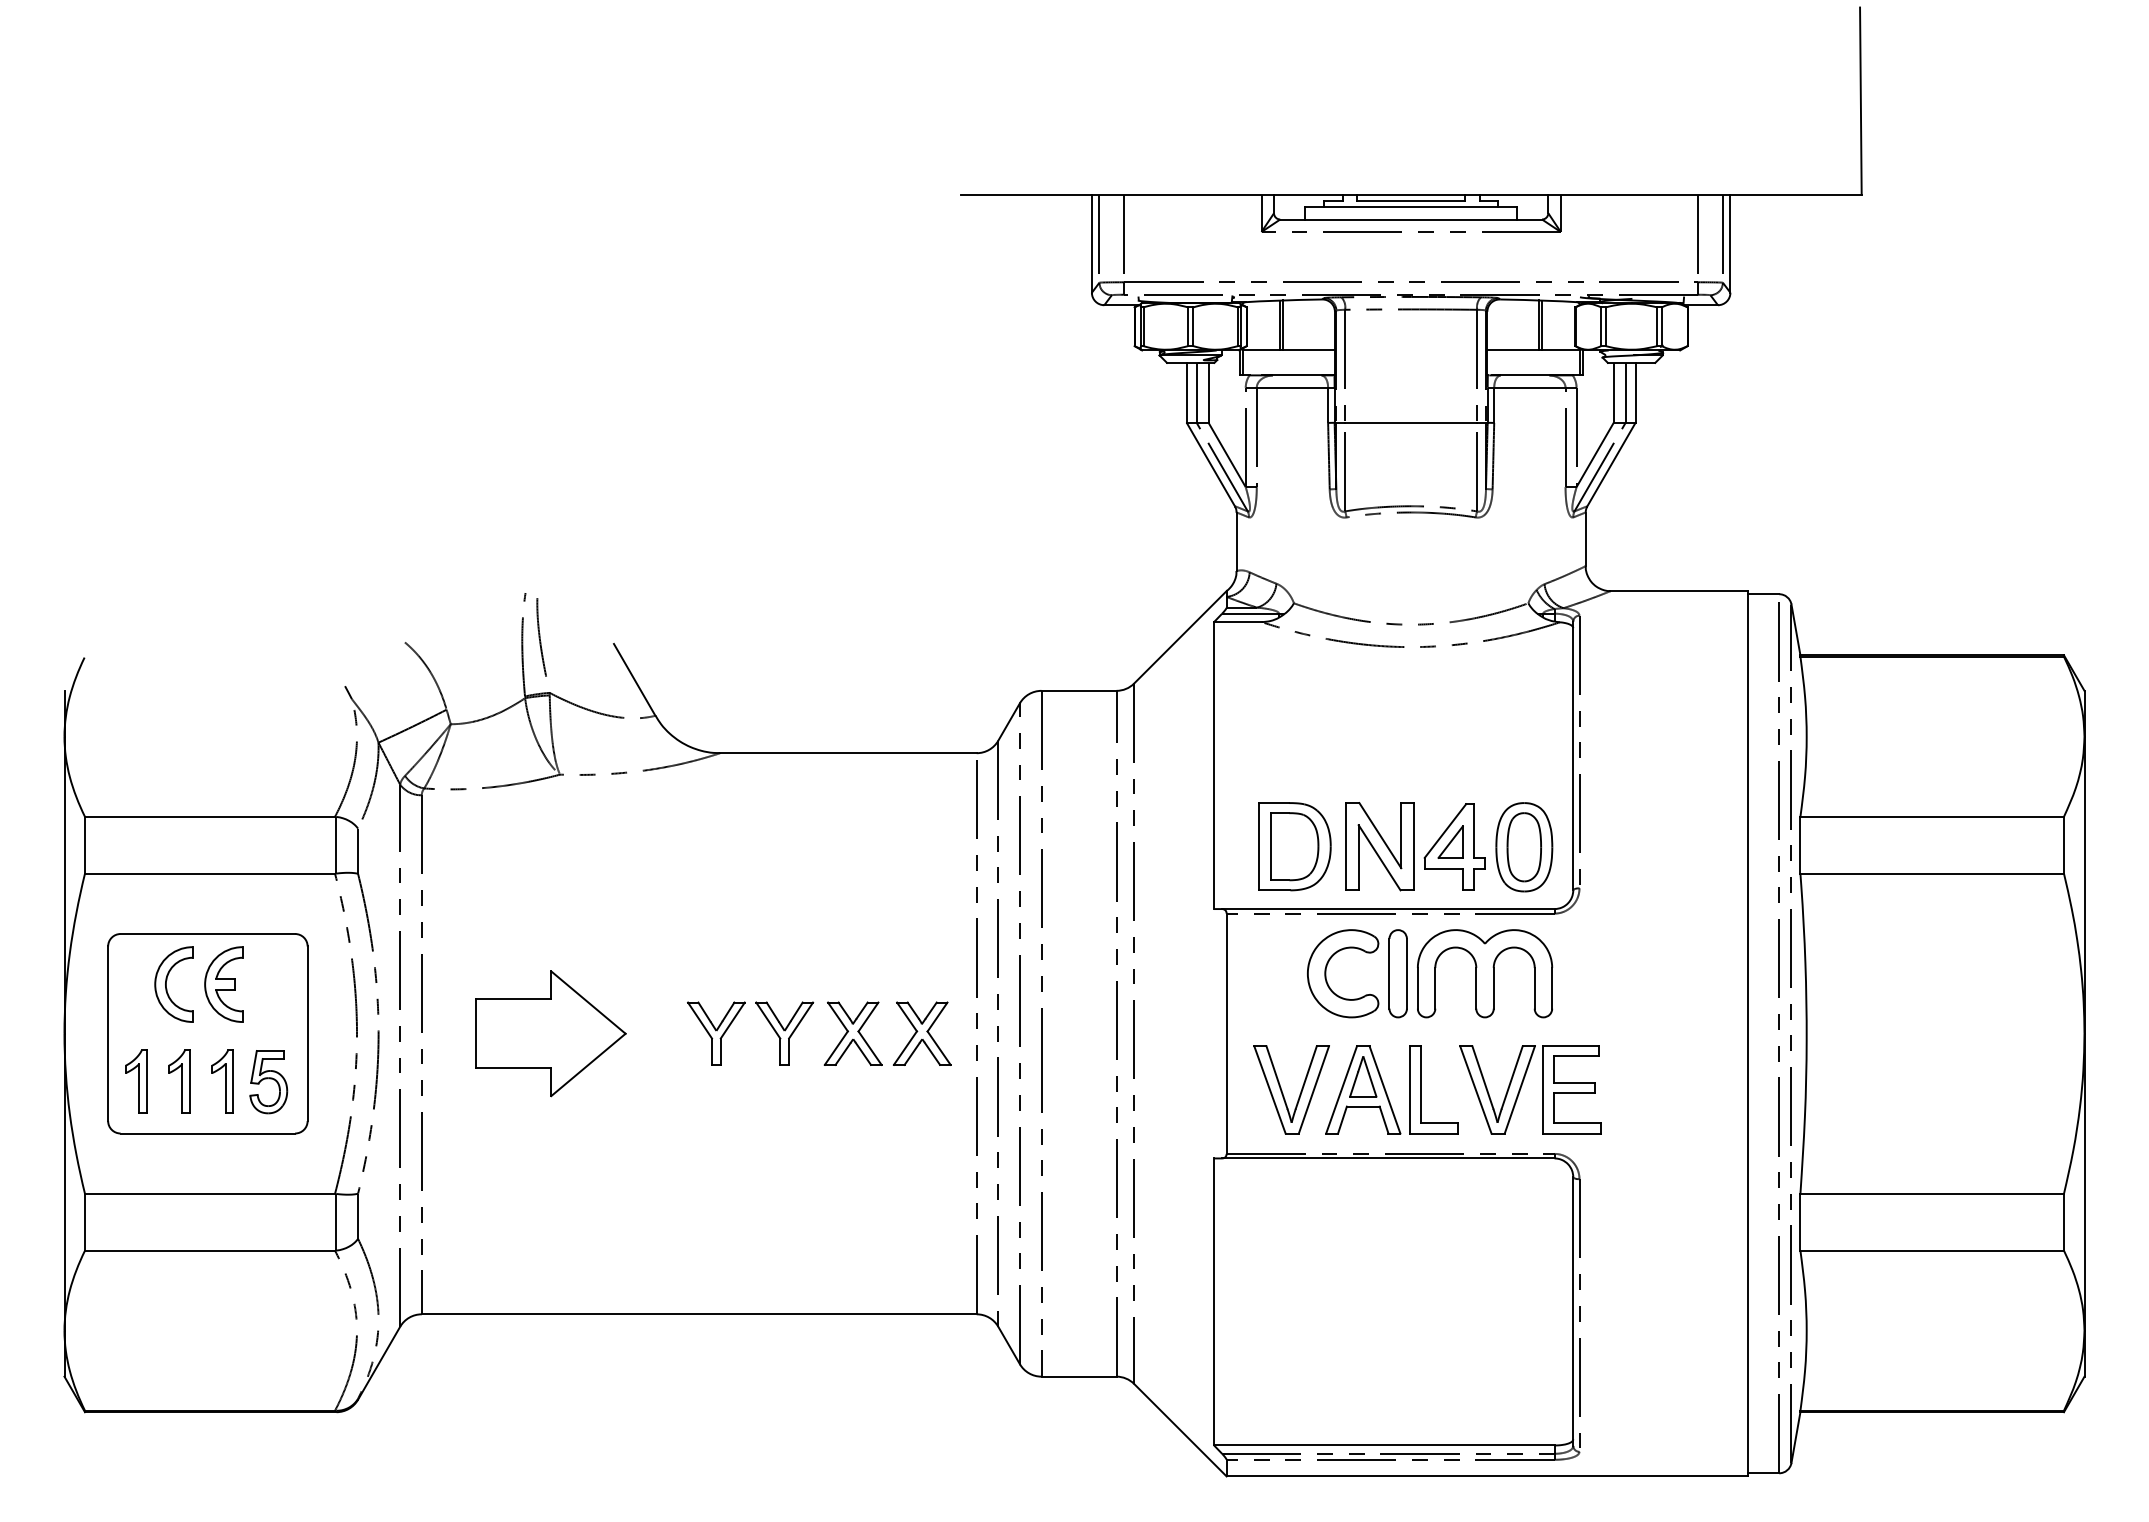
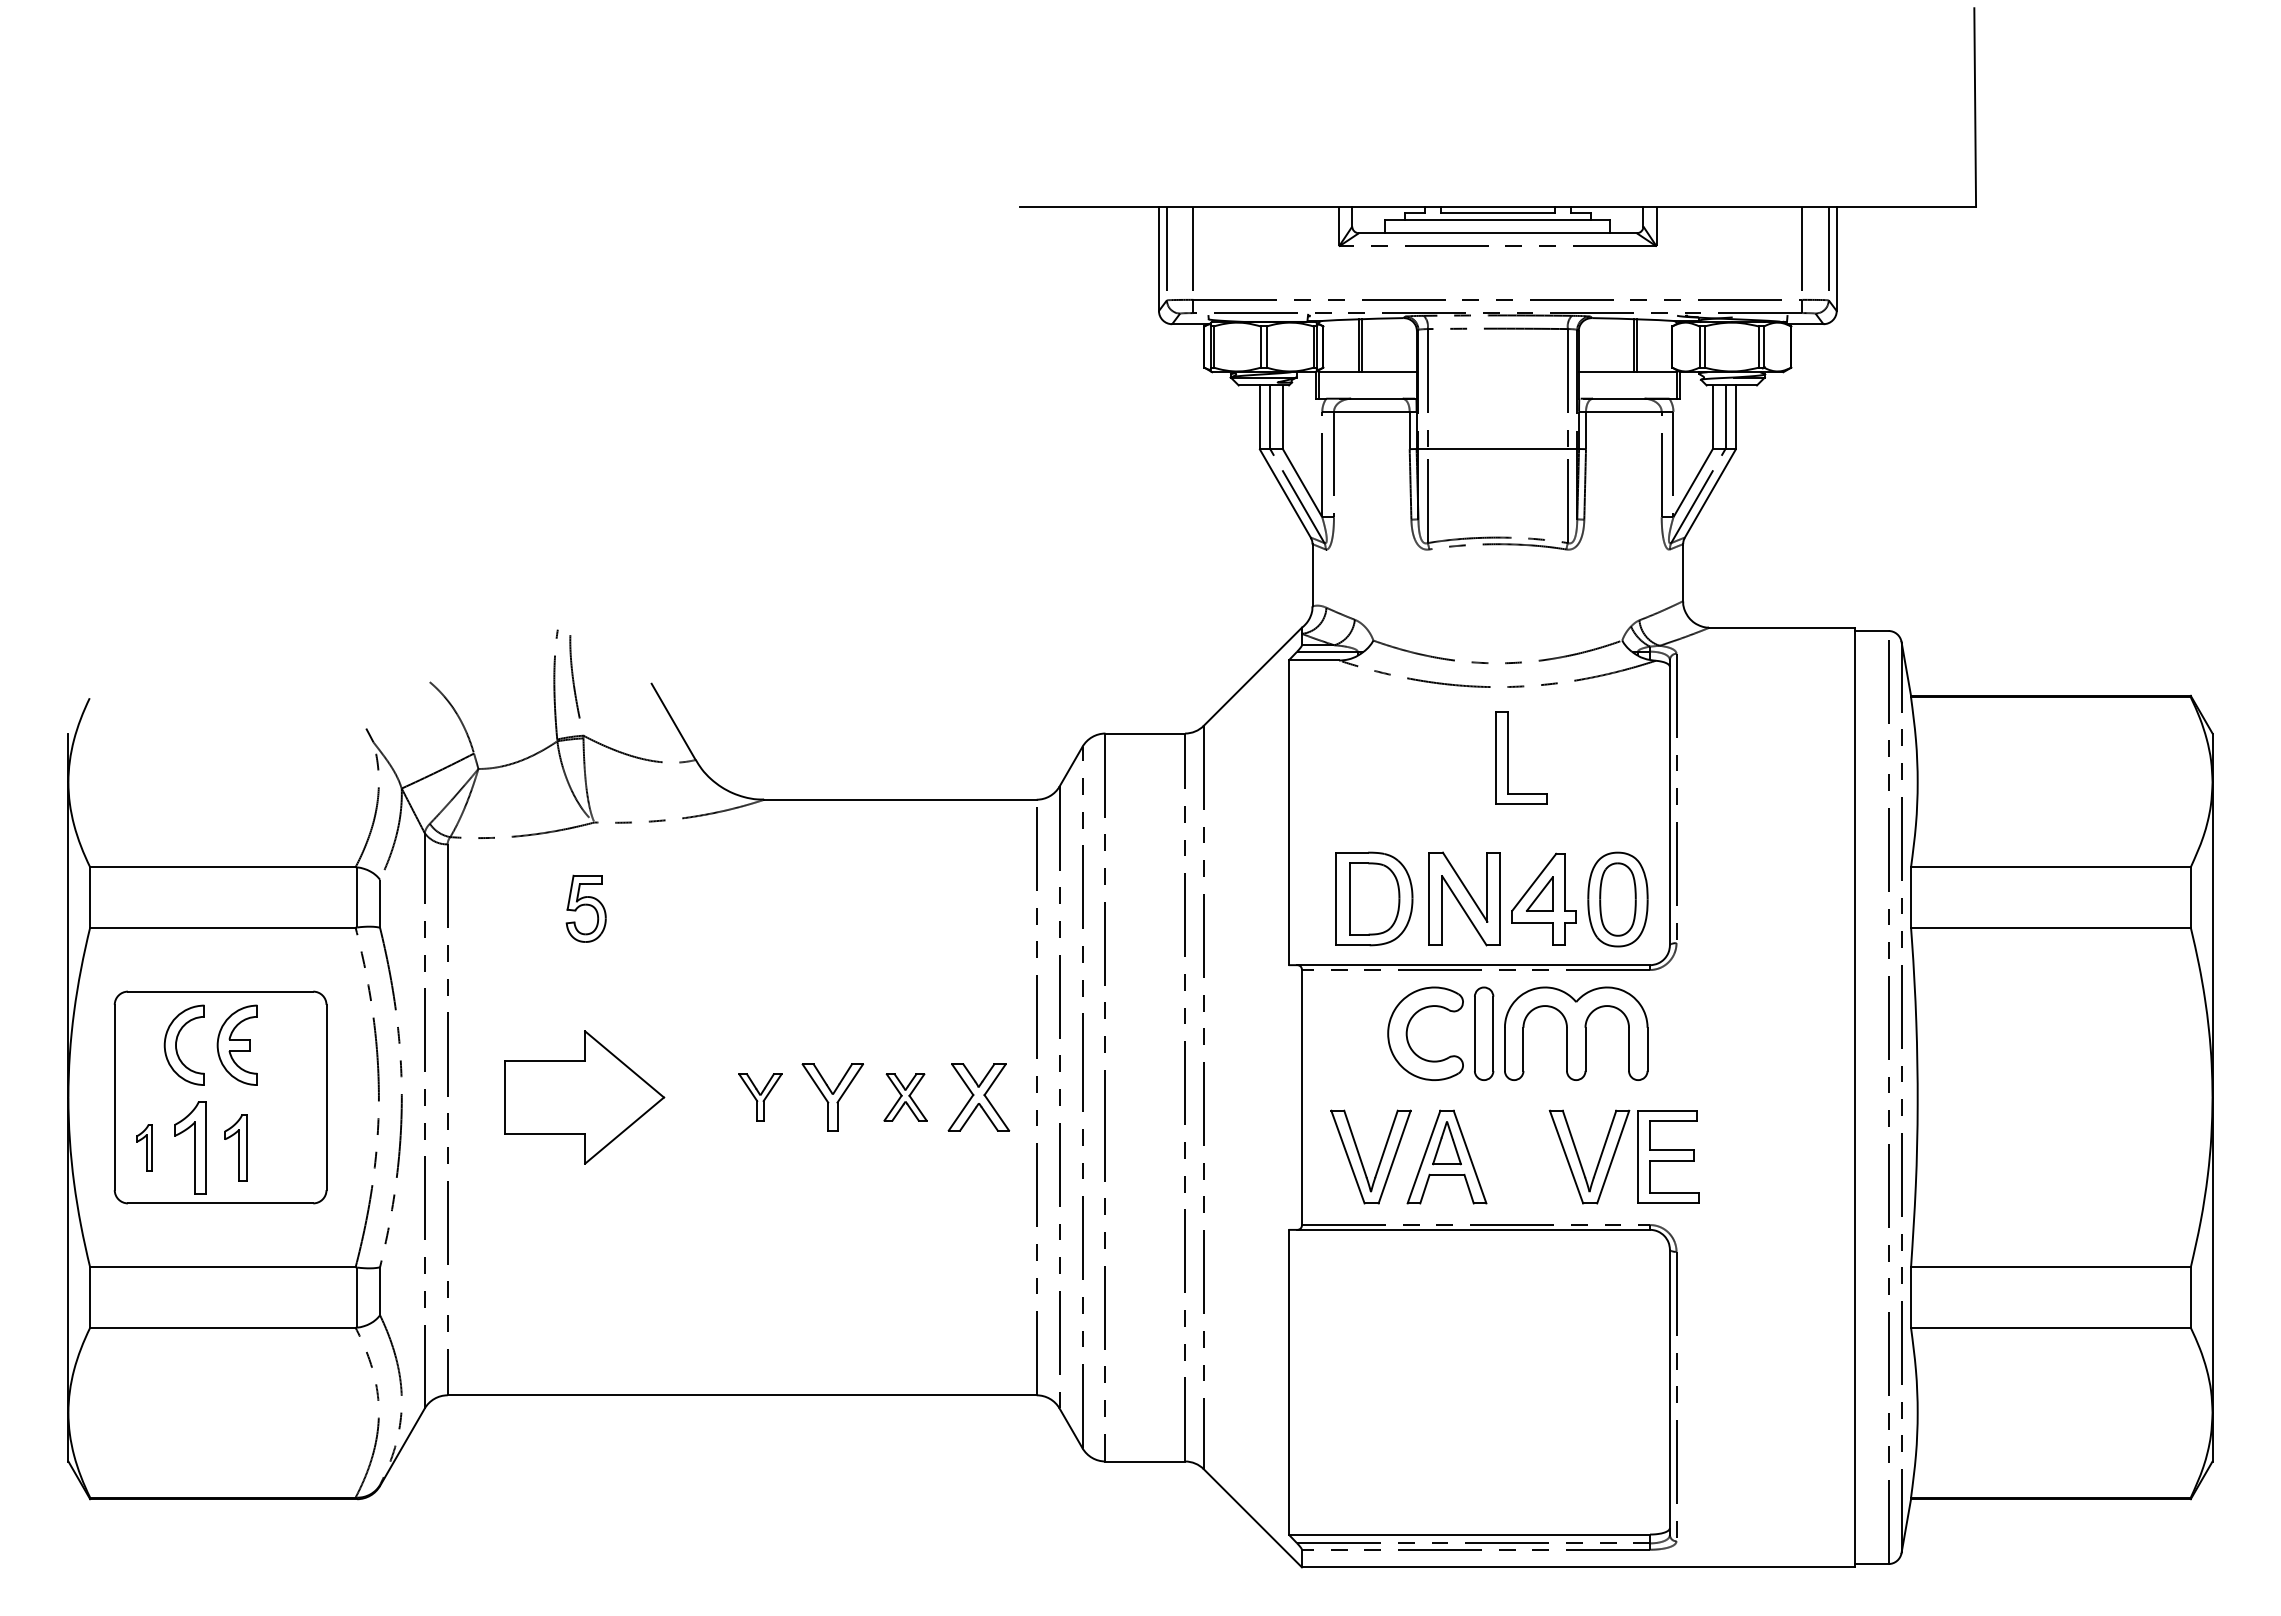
part: (716, 1033) -> (760, 1097), size x0.7
part: (853, 1033) -> (905, 1097), size x0.7
part: (135, 1080) -> (143, 1147), size x0.7
part: (178, 1080) -> (189, 1147), size x1.4
part: (268, 1081) -> (585, 908), moved
part: (1421, 1089) -> (1508, 757), moved

